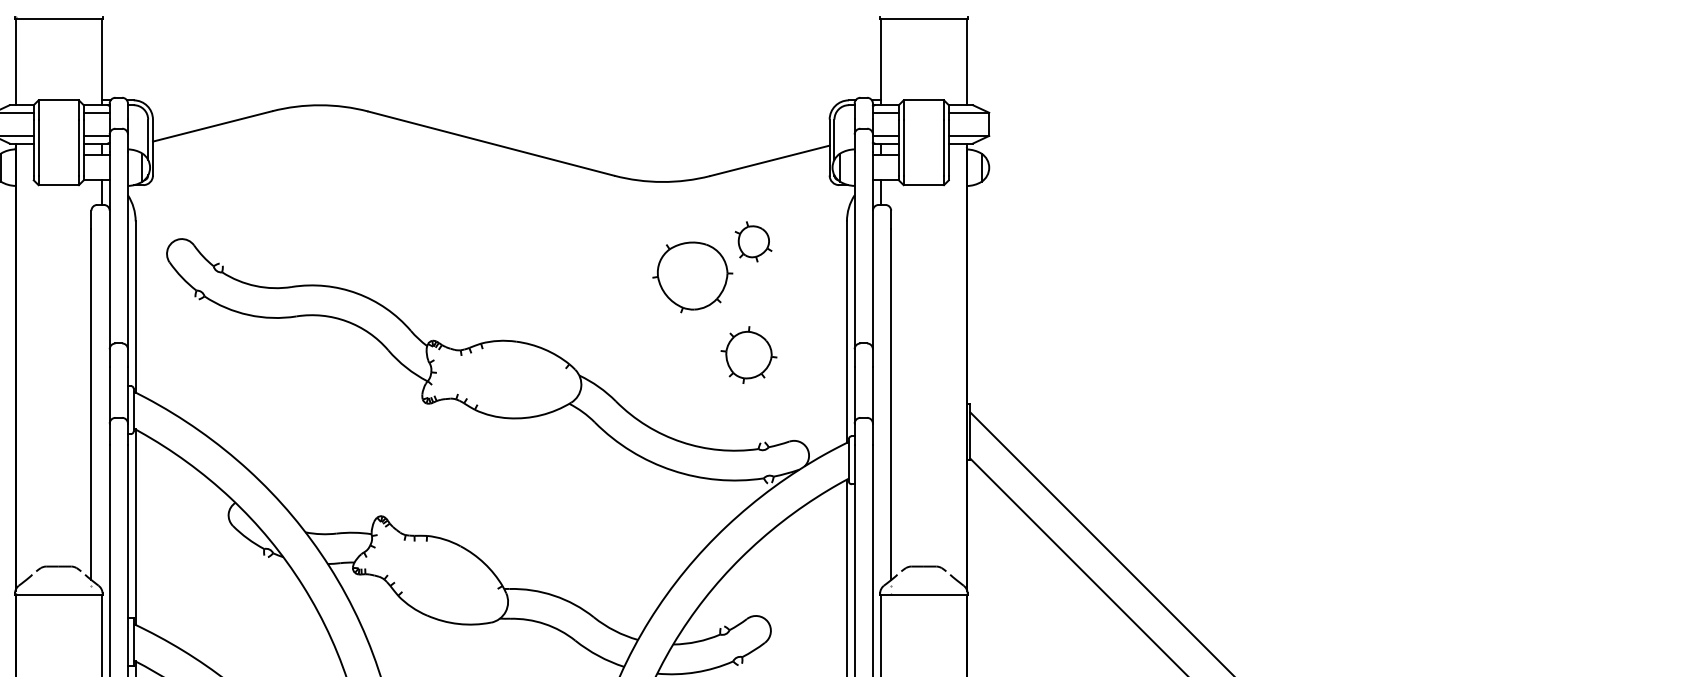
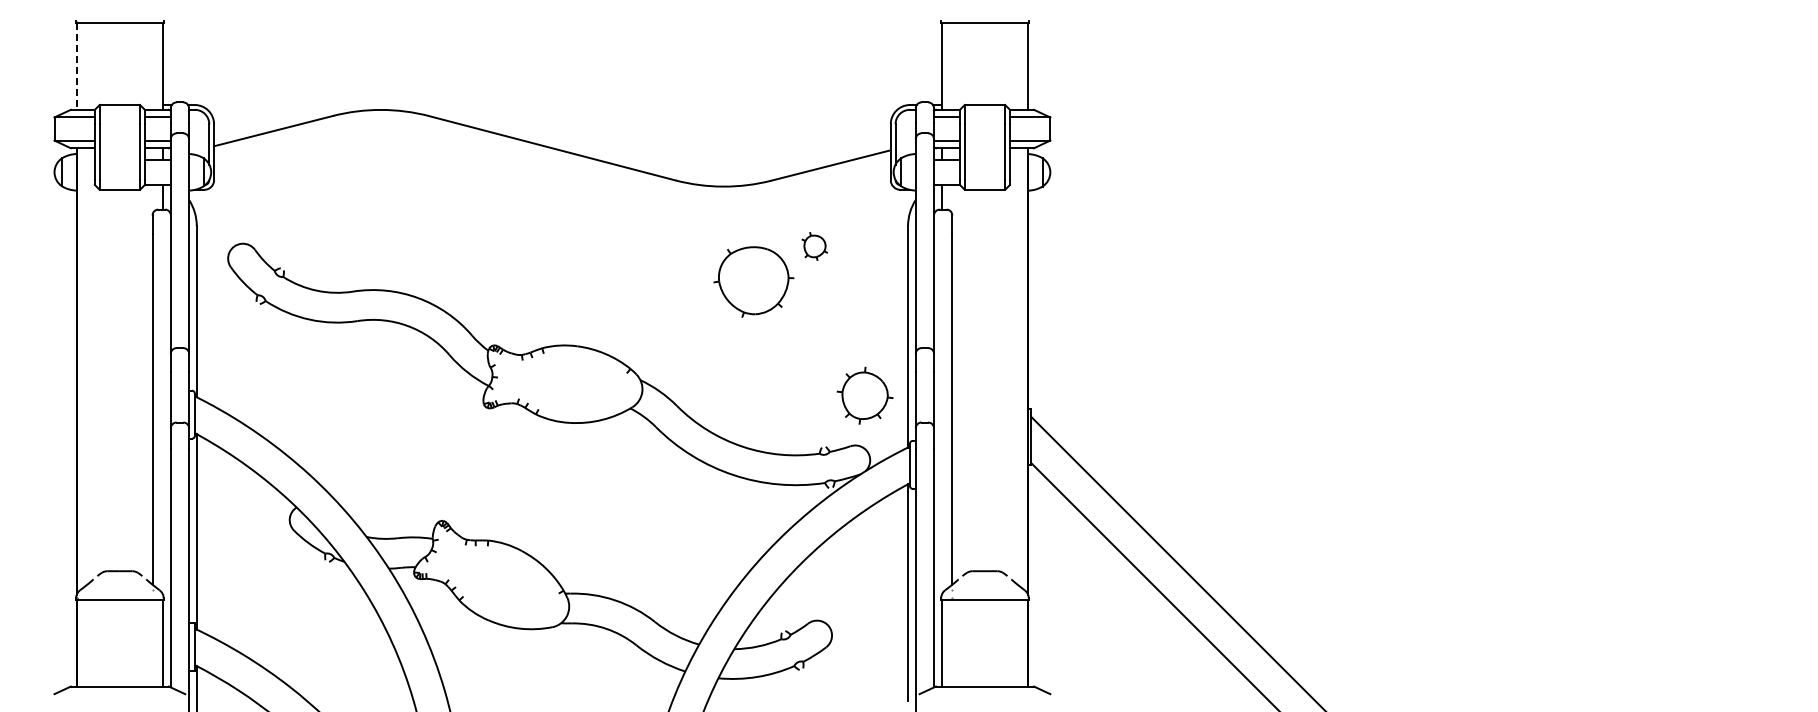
line: (16, 62) -> (77, 67), solid -> dashed
part: (753, 241) -> (814, 246), size x0.7
part: (748, 354) -> (864, 395), moved

